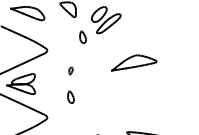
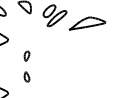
part: (82, 36) -> (36, 28), removed
part: (134, 62) -> (87, 23), moved
part: (70, 70) -> (26, 55), size x1.67

